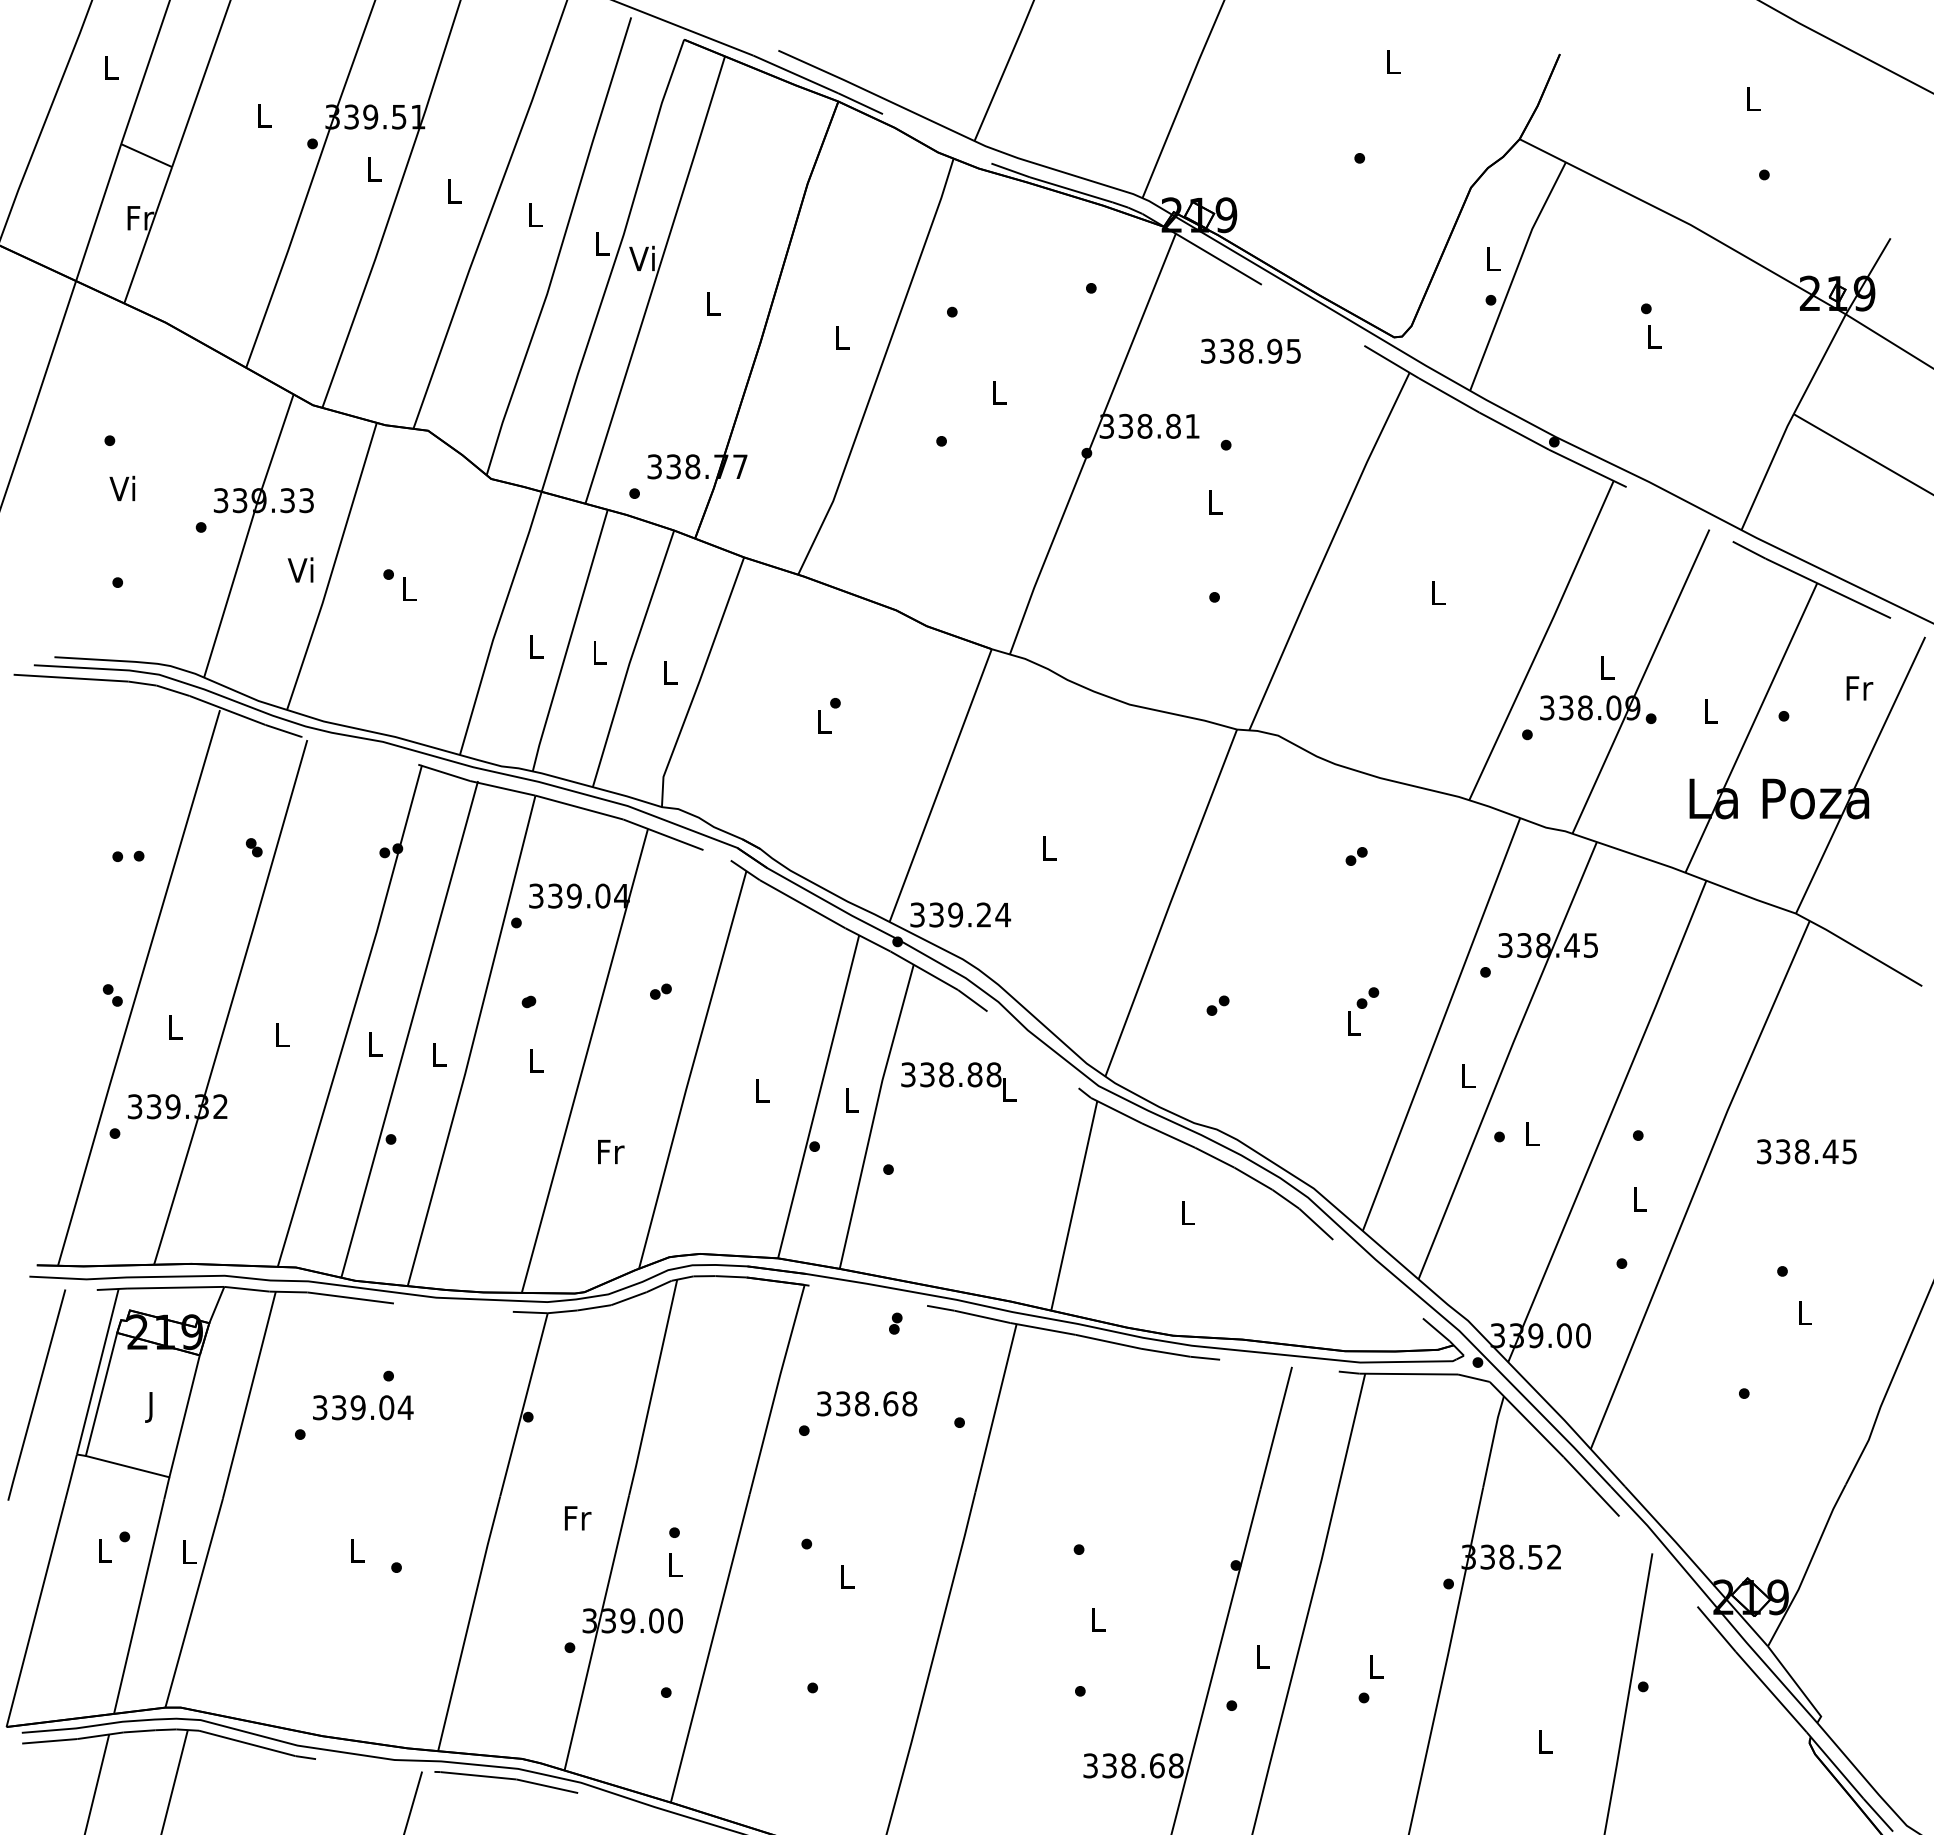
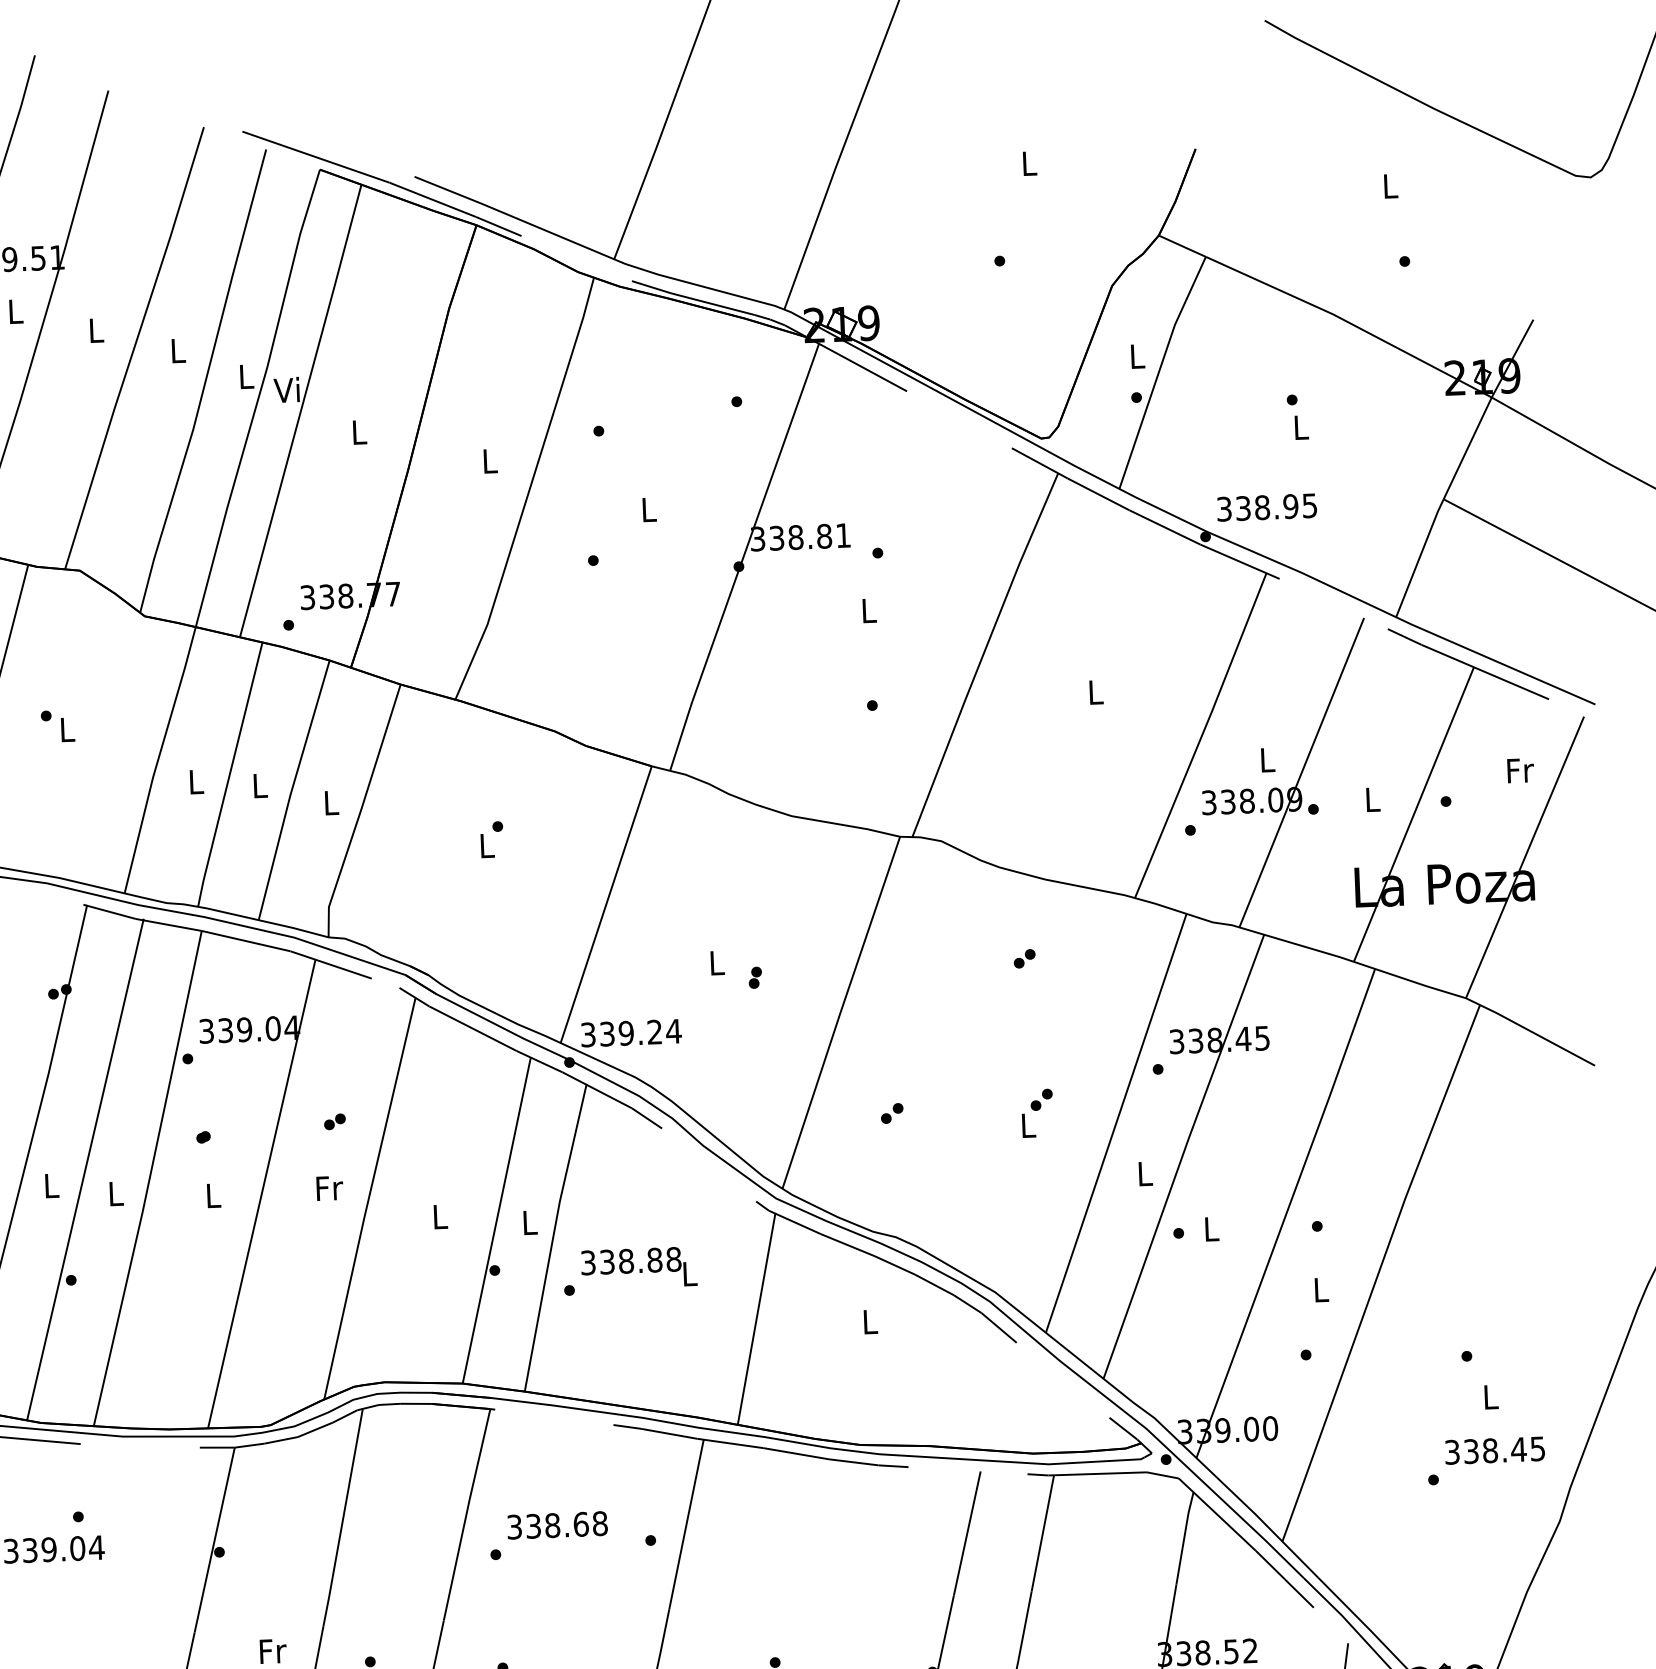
text: (1250, 350) -> (1266, 506), moved
text: (958, 1081) -> (638, 1267), moved
text: (611, 1151) -> (330, 1187), moved
text: (1806, 1151) -> (1494, 1450), moved
part: (895, 1323) -> (755, 977), moved

